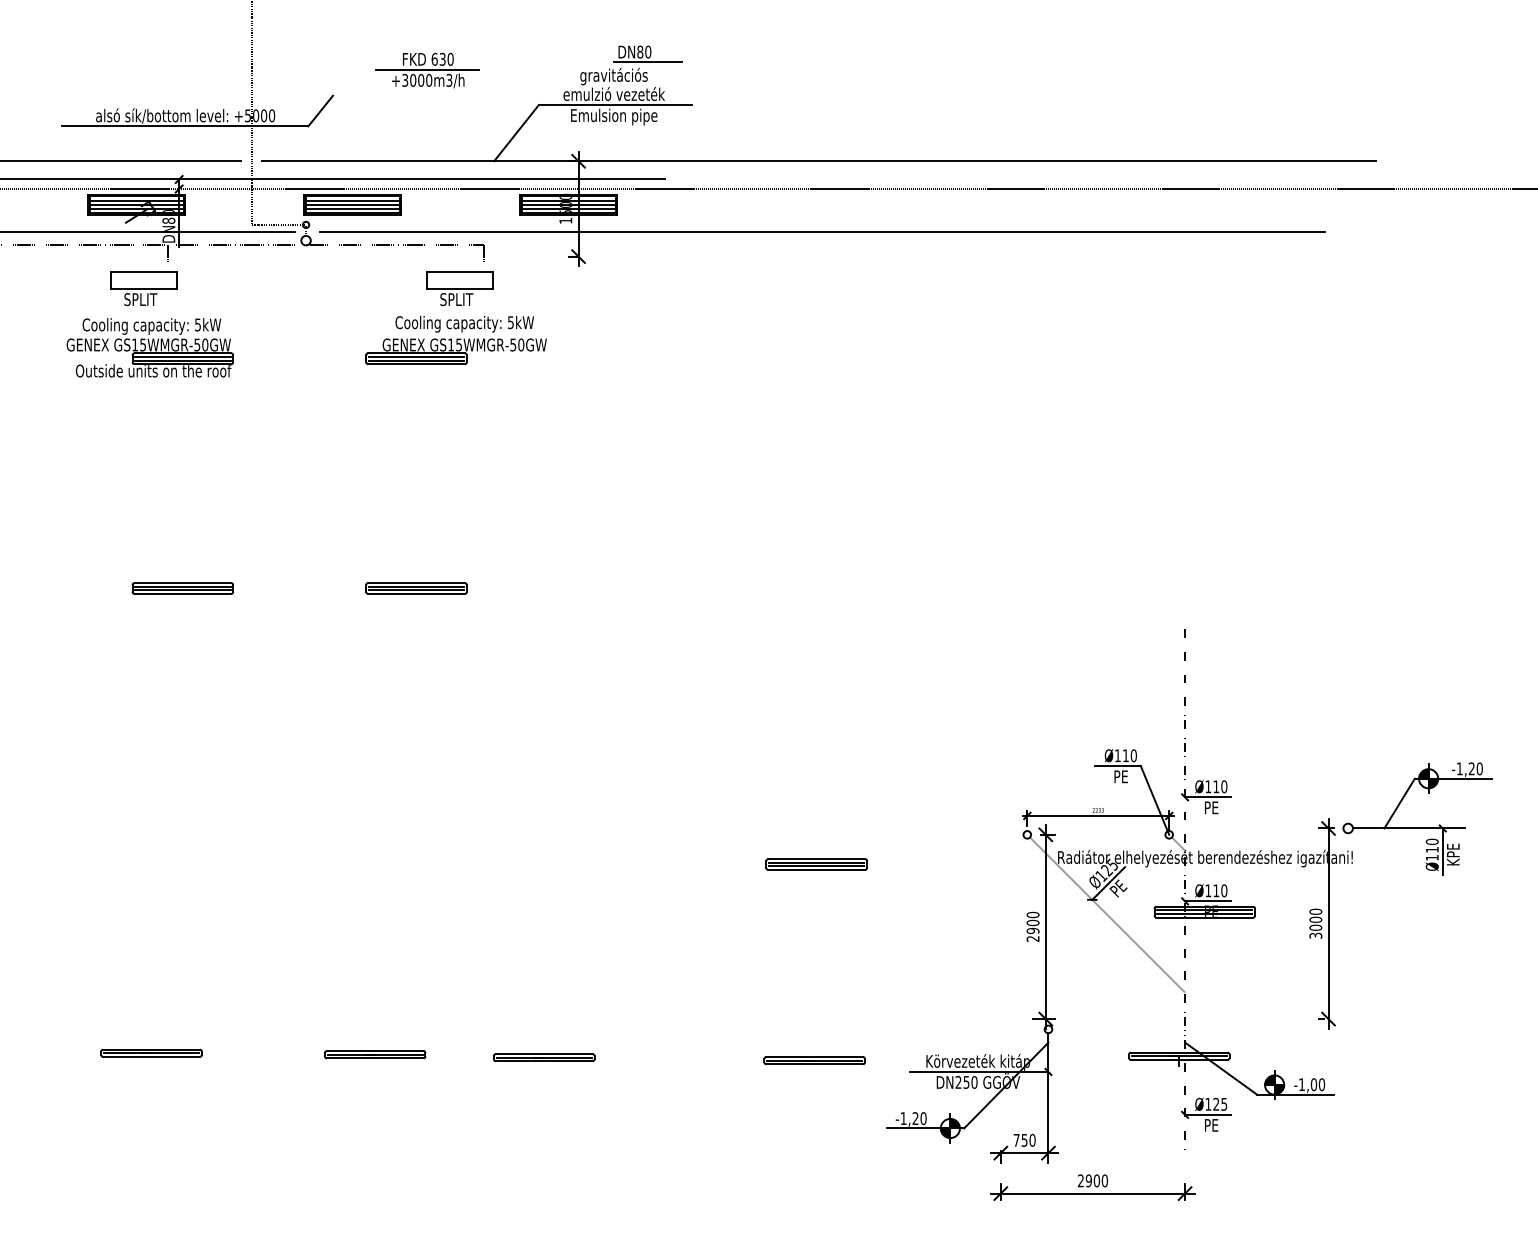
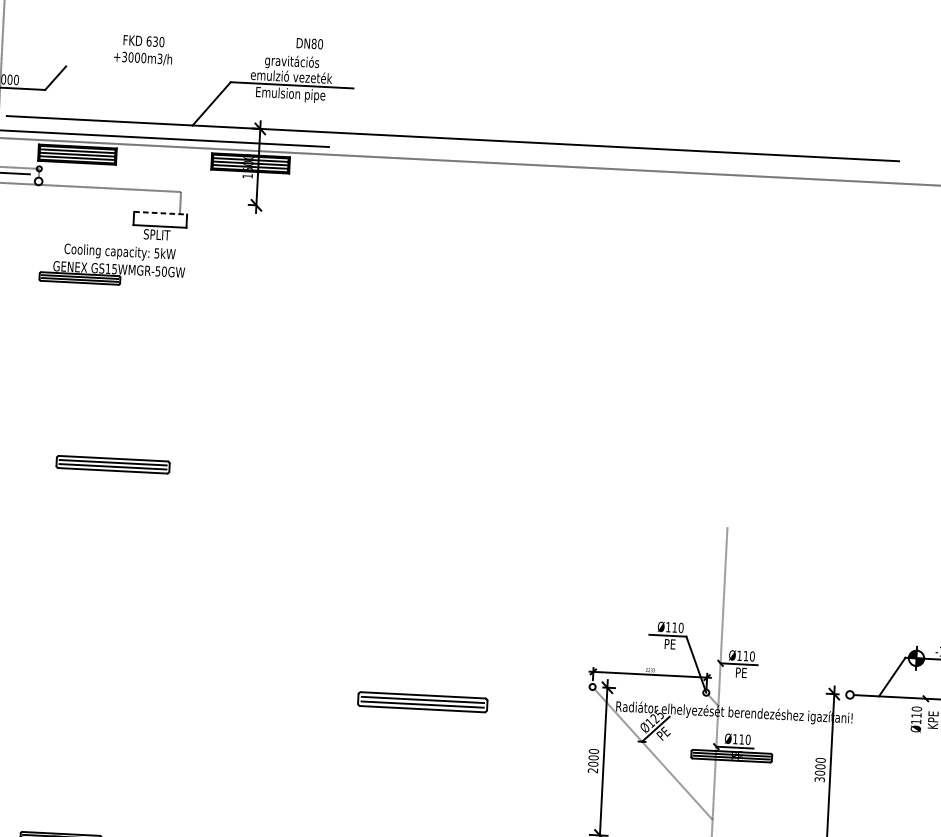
line: (647, 62) -> (319, 52), removed
line: (427, 69) -> (142, 49), removed
line: (822, 232) -> (452, 195), removed
line: (460, 272) -> (161, 213), solid -> dashed
part: (455, 339) -> (111, 264), moved
part: (416, 588) -> (113, 464), size x1.4
line: (1442, 851) -> (924, 717), removed
part: (816, 864) -> (422, 702), size x1.6
text: (1033, 931) -> (593, 764), 2900 -> 2000

